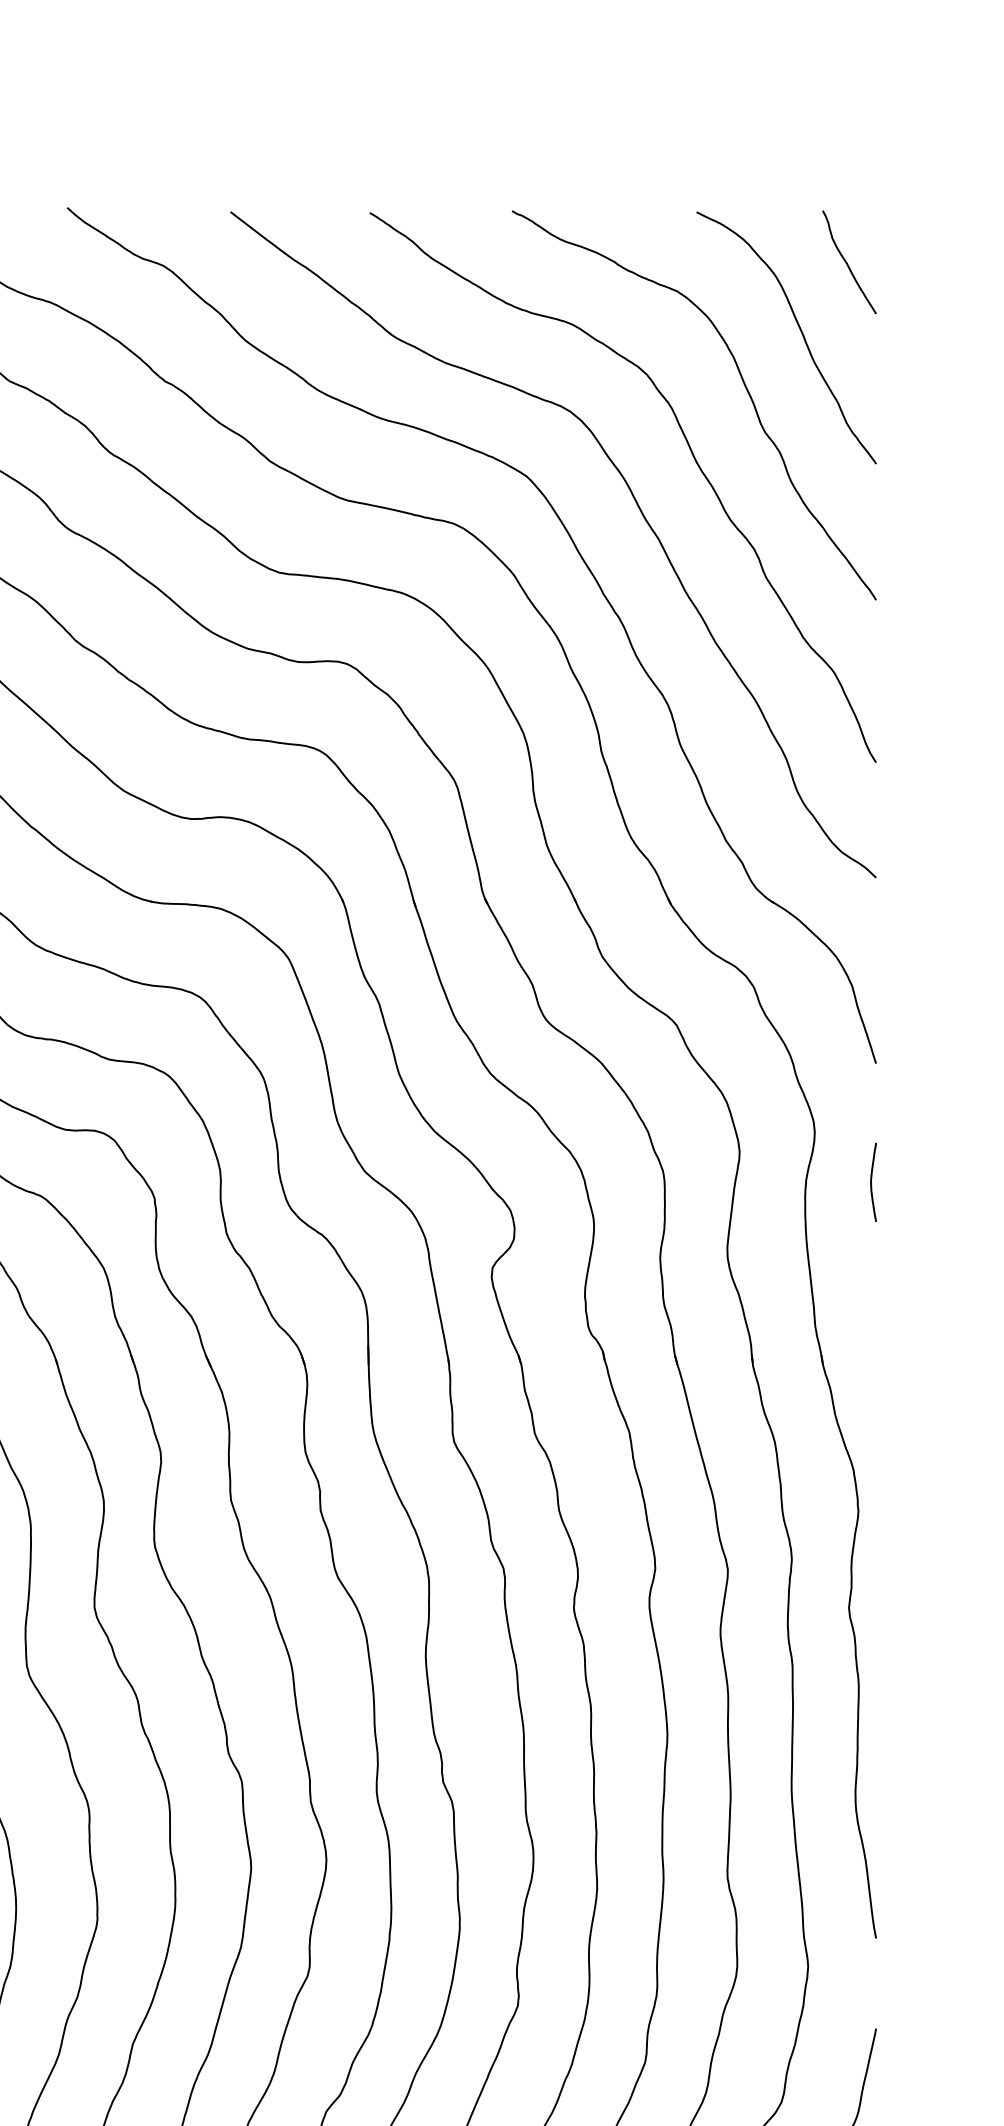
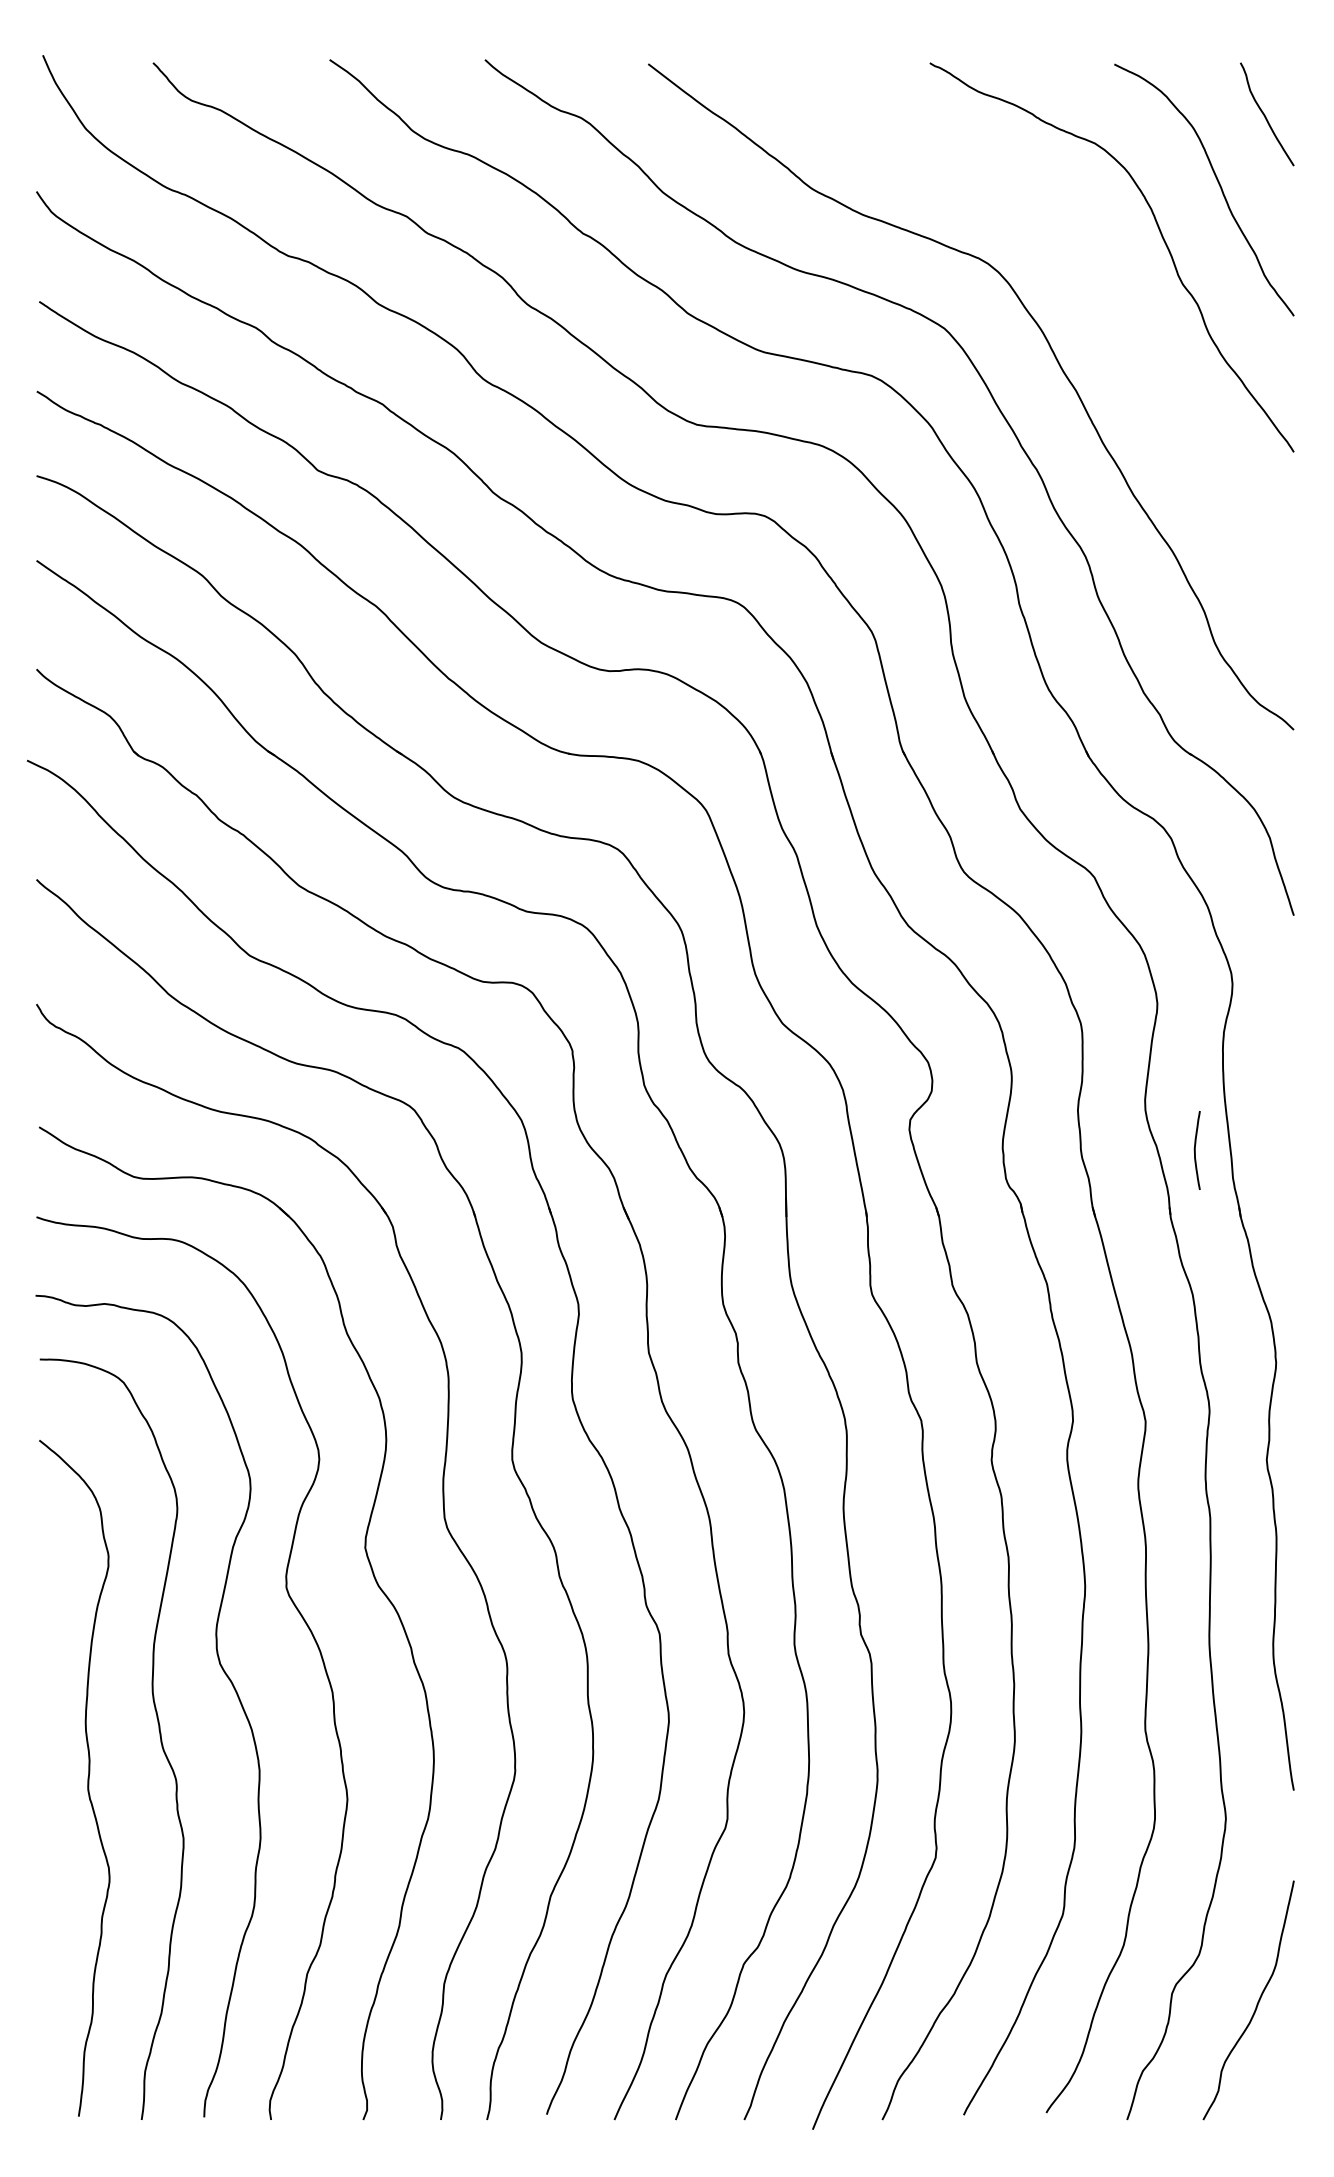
curve: (690, 452) -> (1108, 304), removed
curve: (871, 1182) -> (1195, 1150), moved

